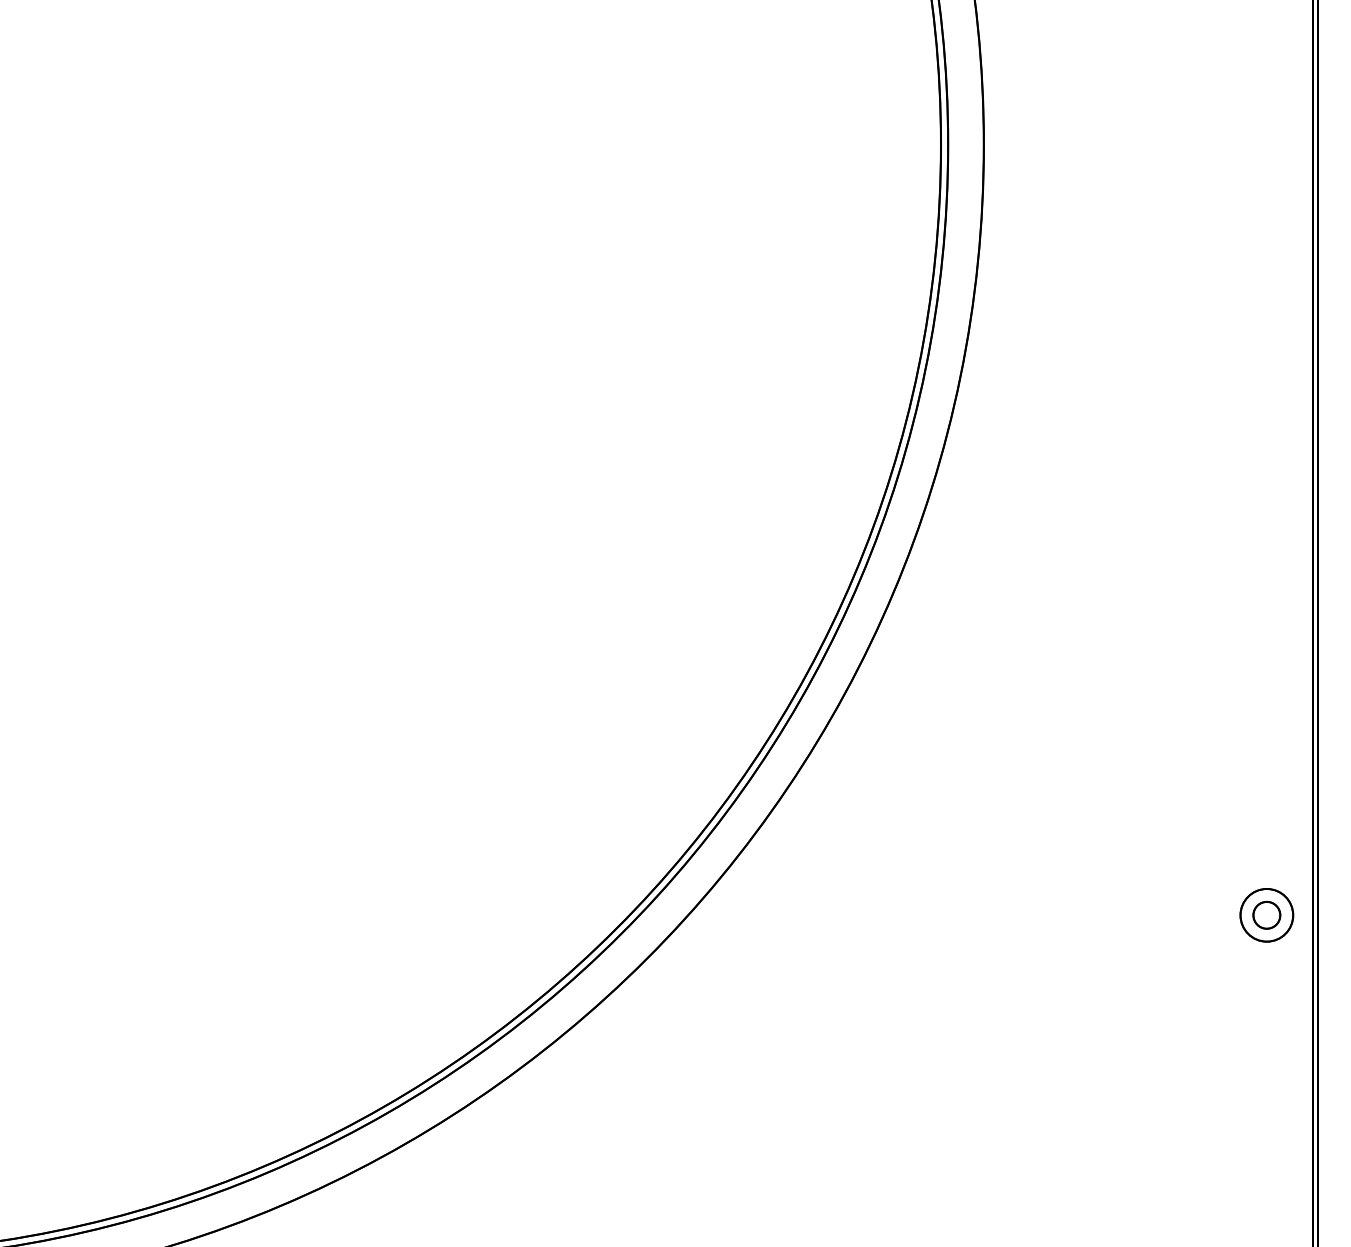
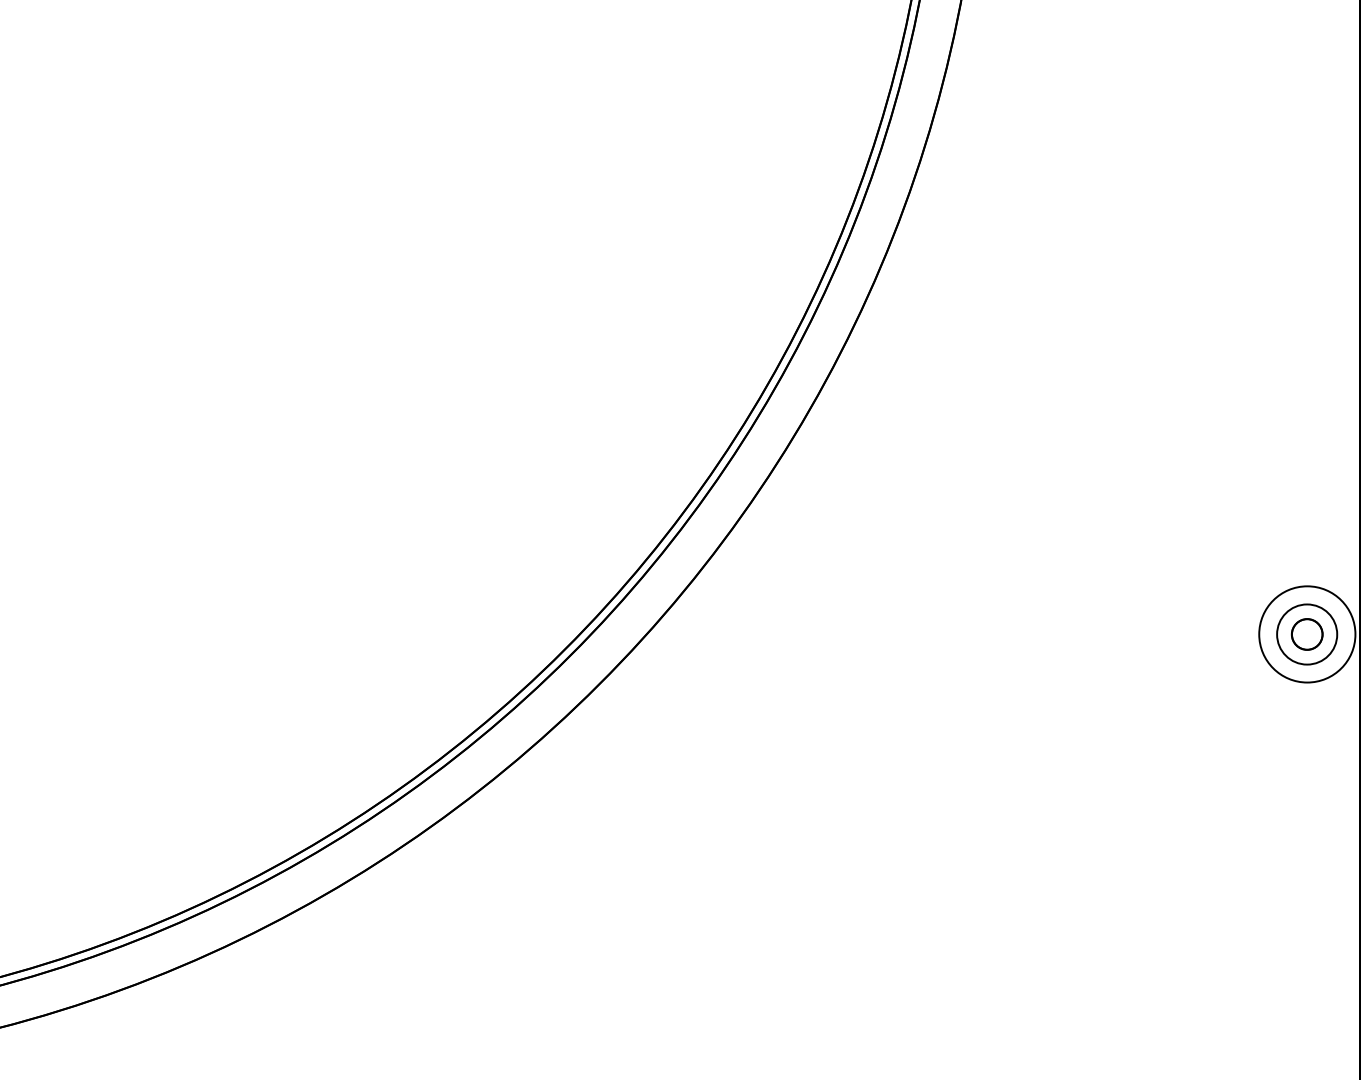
circle: (1266, 914) -> (1306, 633), size x1.6

